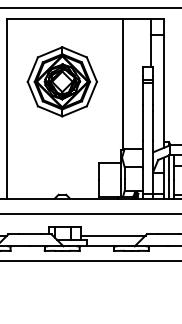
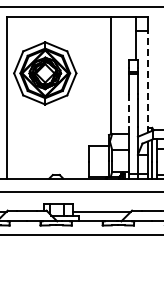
part: (62, 81) -> (45, 73), moved
line: (163, 90) -> (147, 81), solid -> dashed
line: (143, 123) -> (129, 110), solid -> dashed

